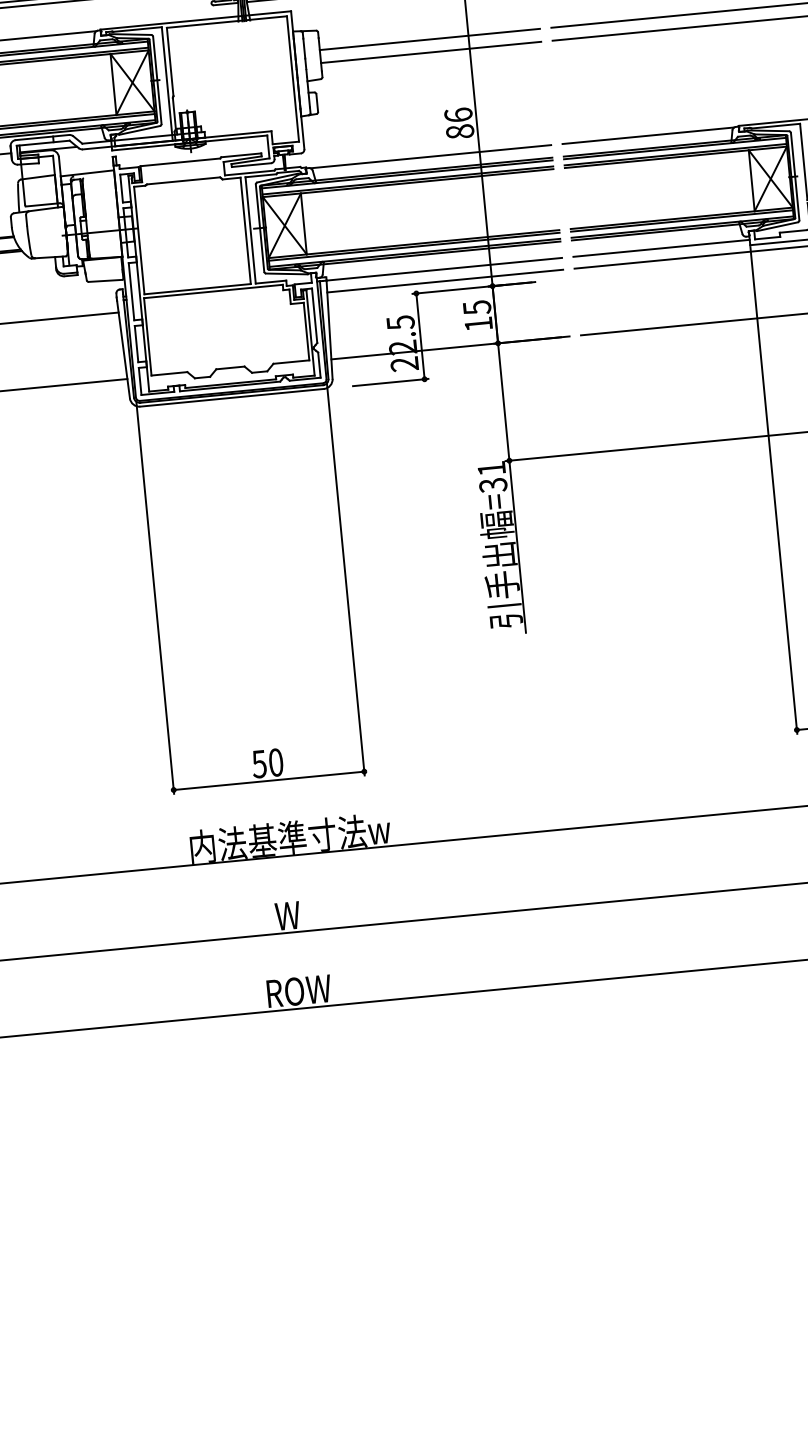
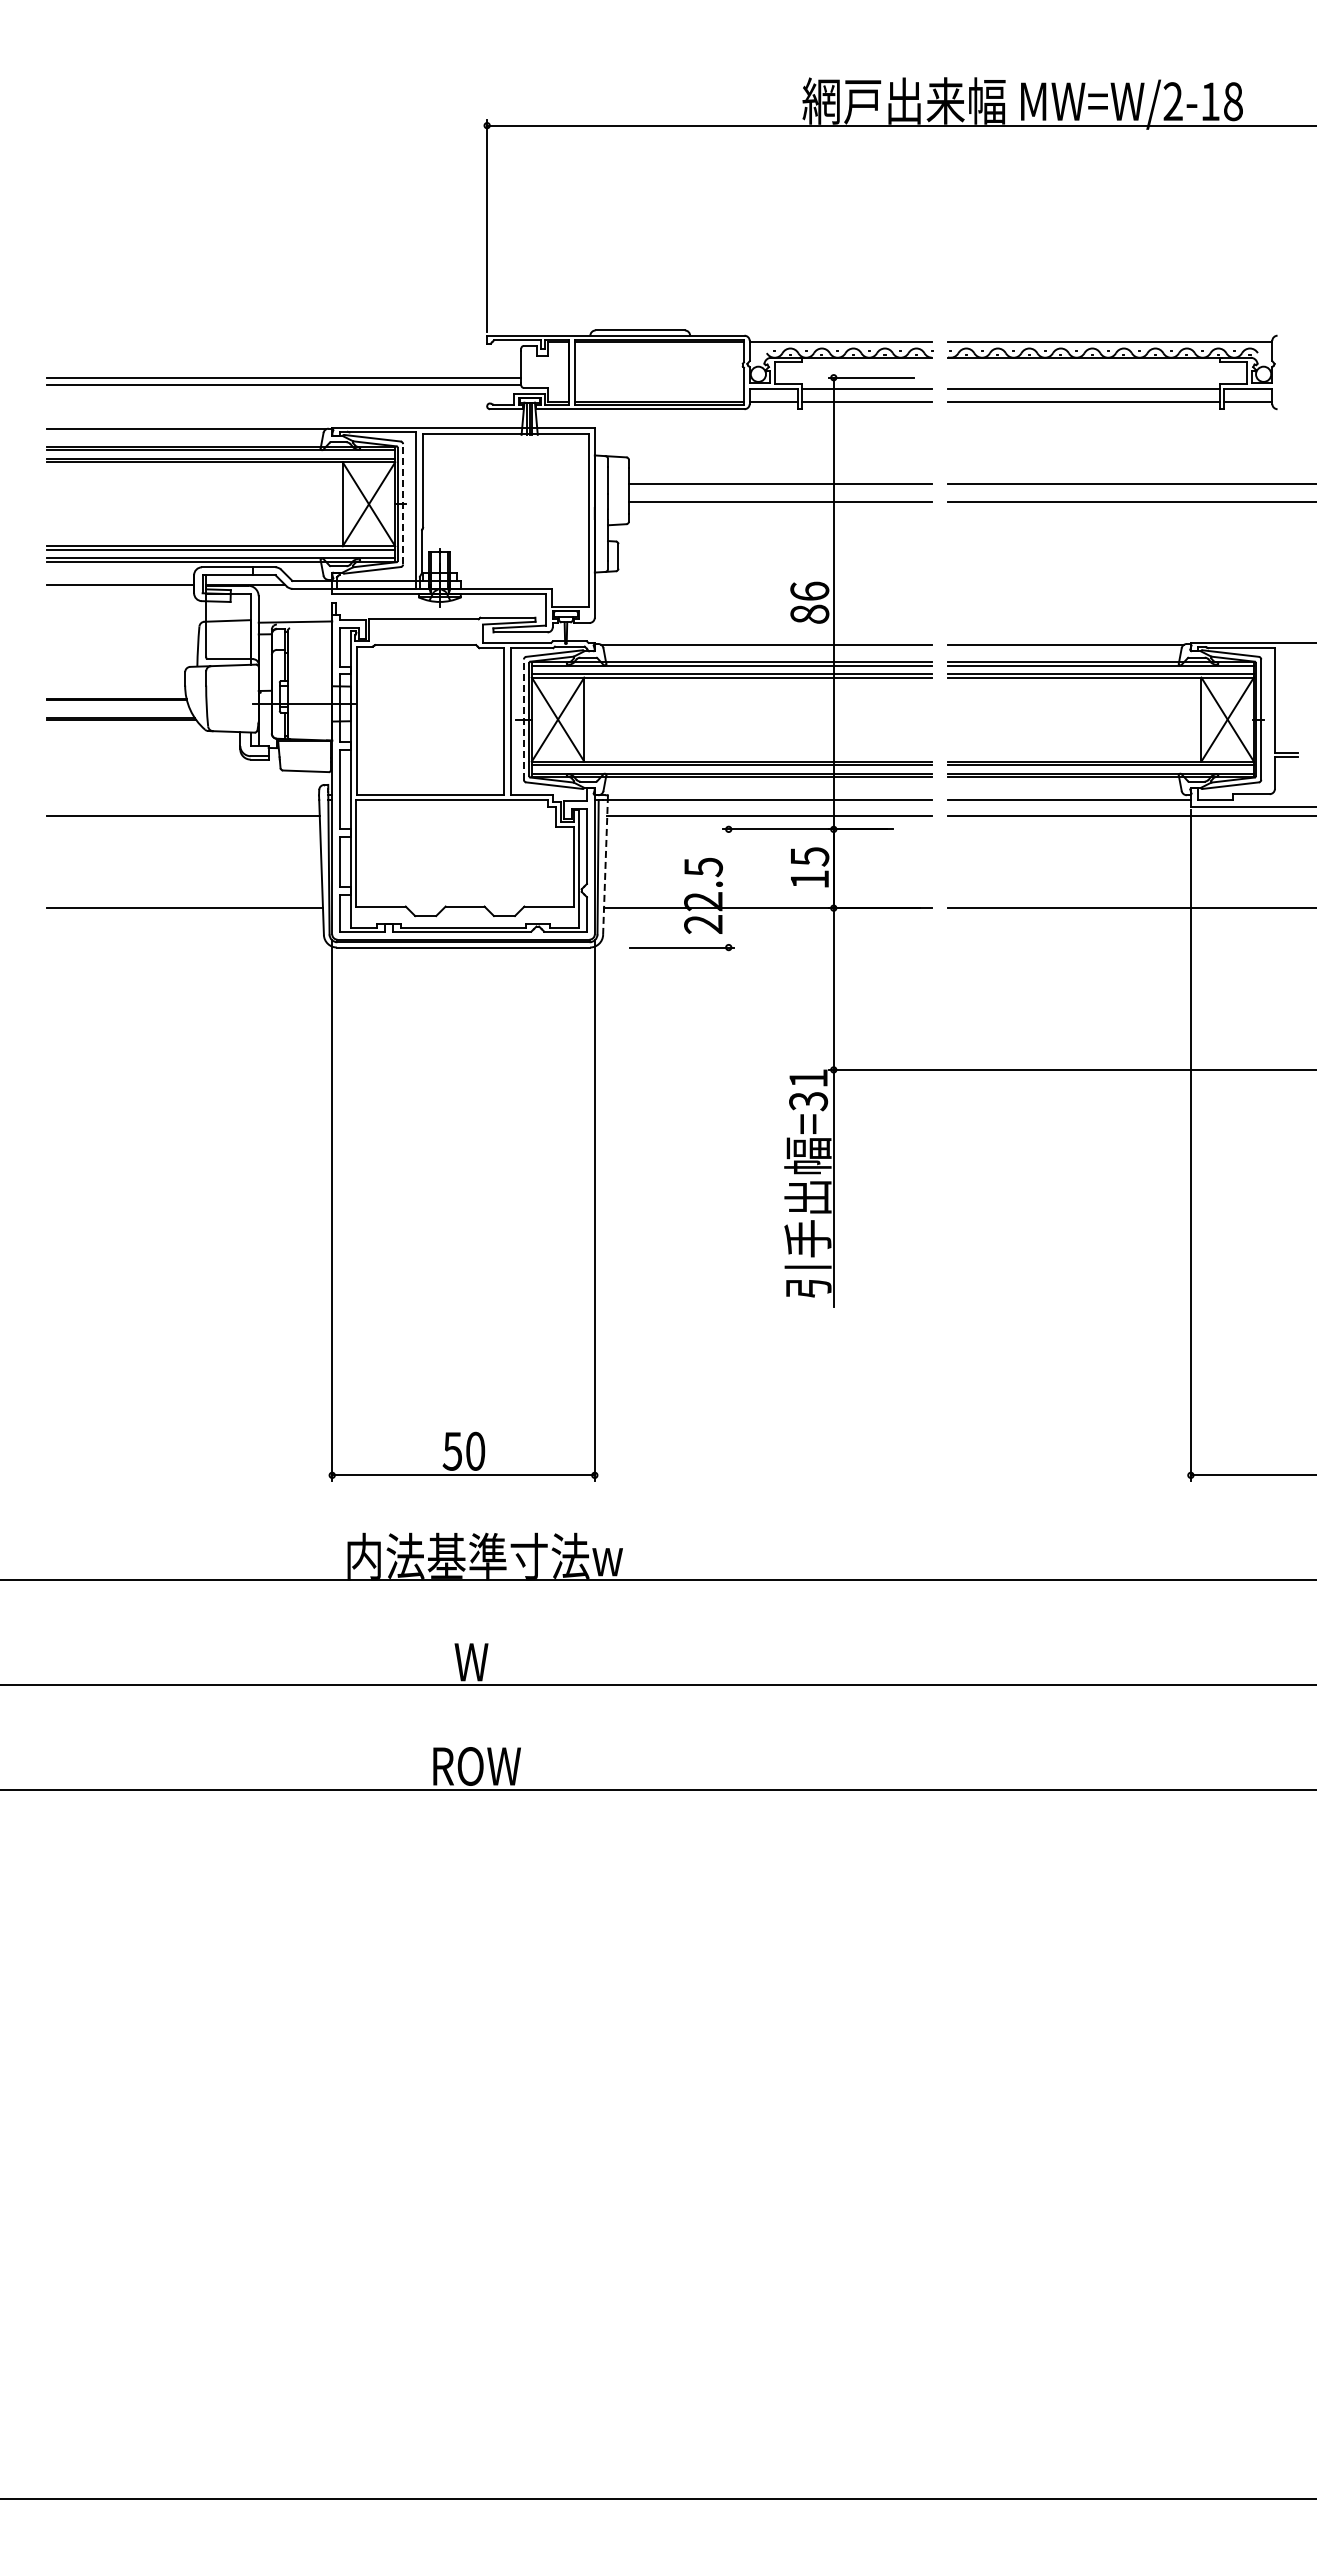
line: (157, 79) -> (403, 503), solid -> dashed
line: (259, 228) -> (523, 719), solid -> dashed
line: (329, 329) -> (605, 867), solid -> dashed
line: (420, 336) -> (728, 888), removed

